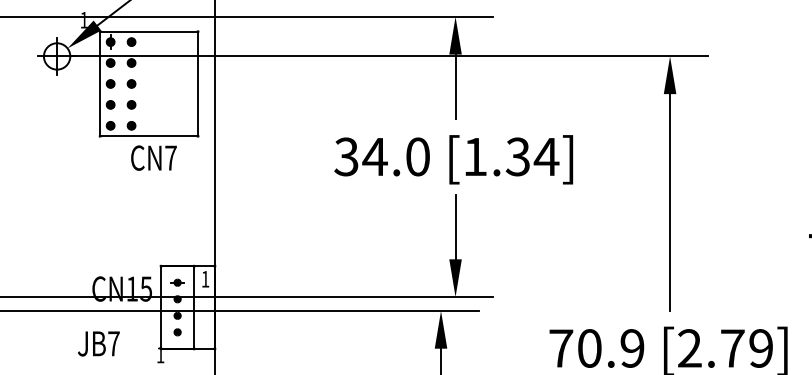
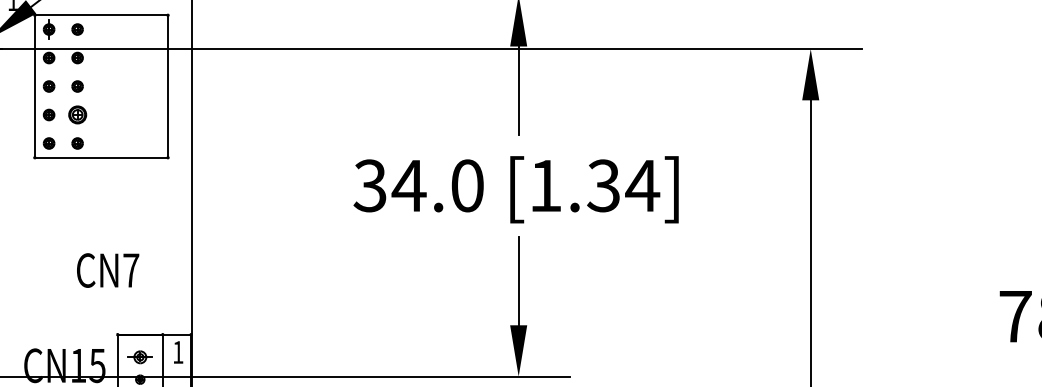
part: (131, 104) -> (77, 114), size x1.6
text: (153, 157) -> (107, 269), moved
part: (177, 282) -> (140, 356), size x1.4

